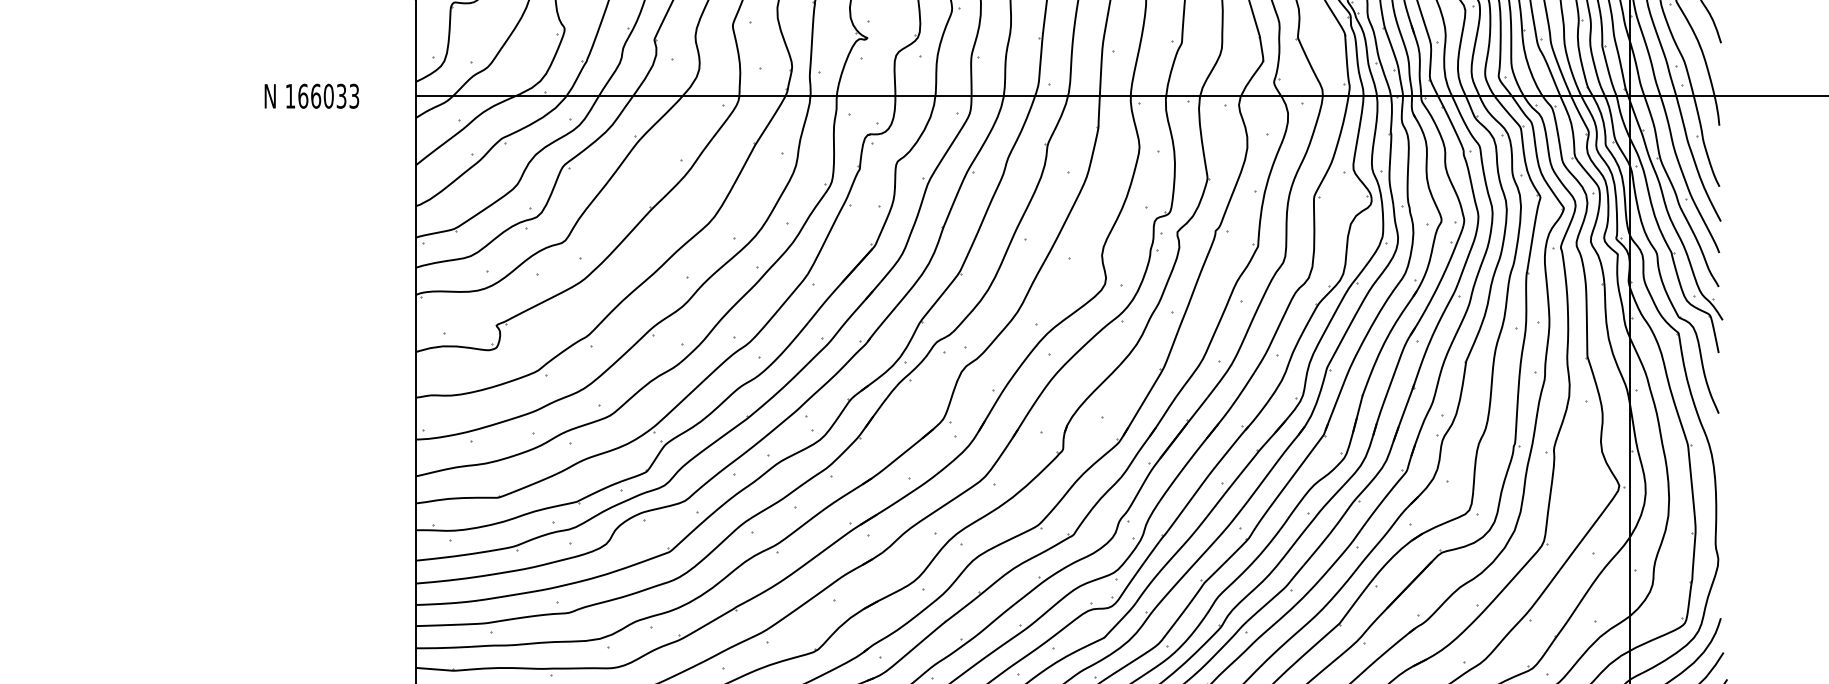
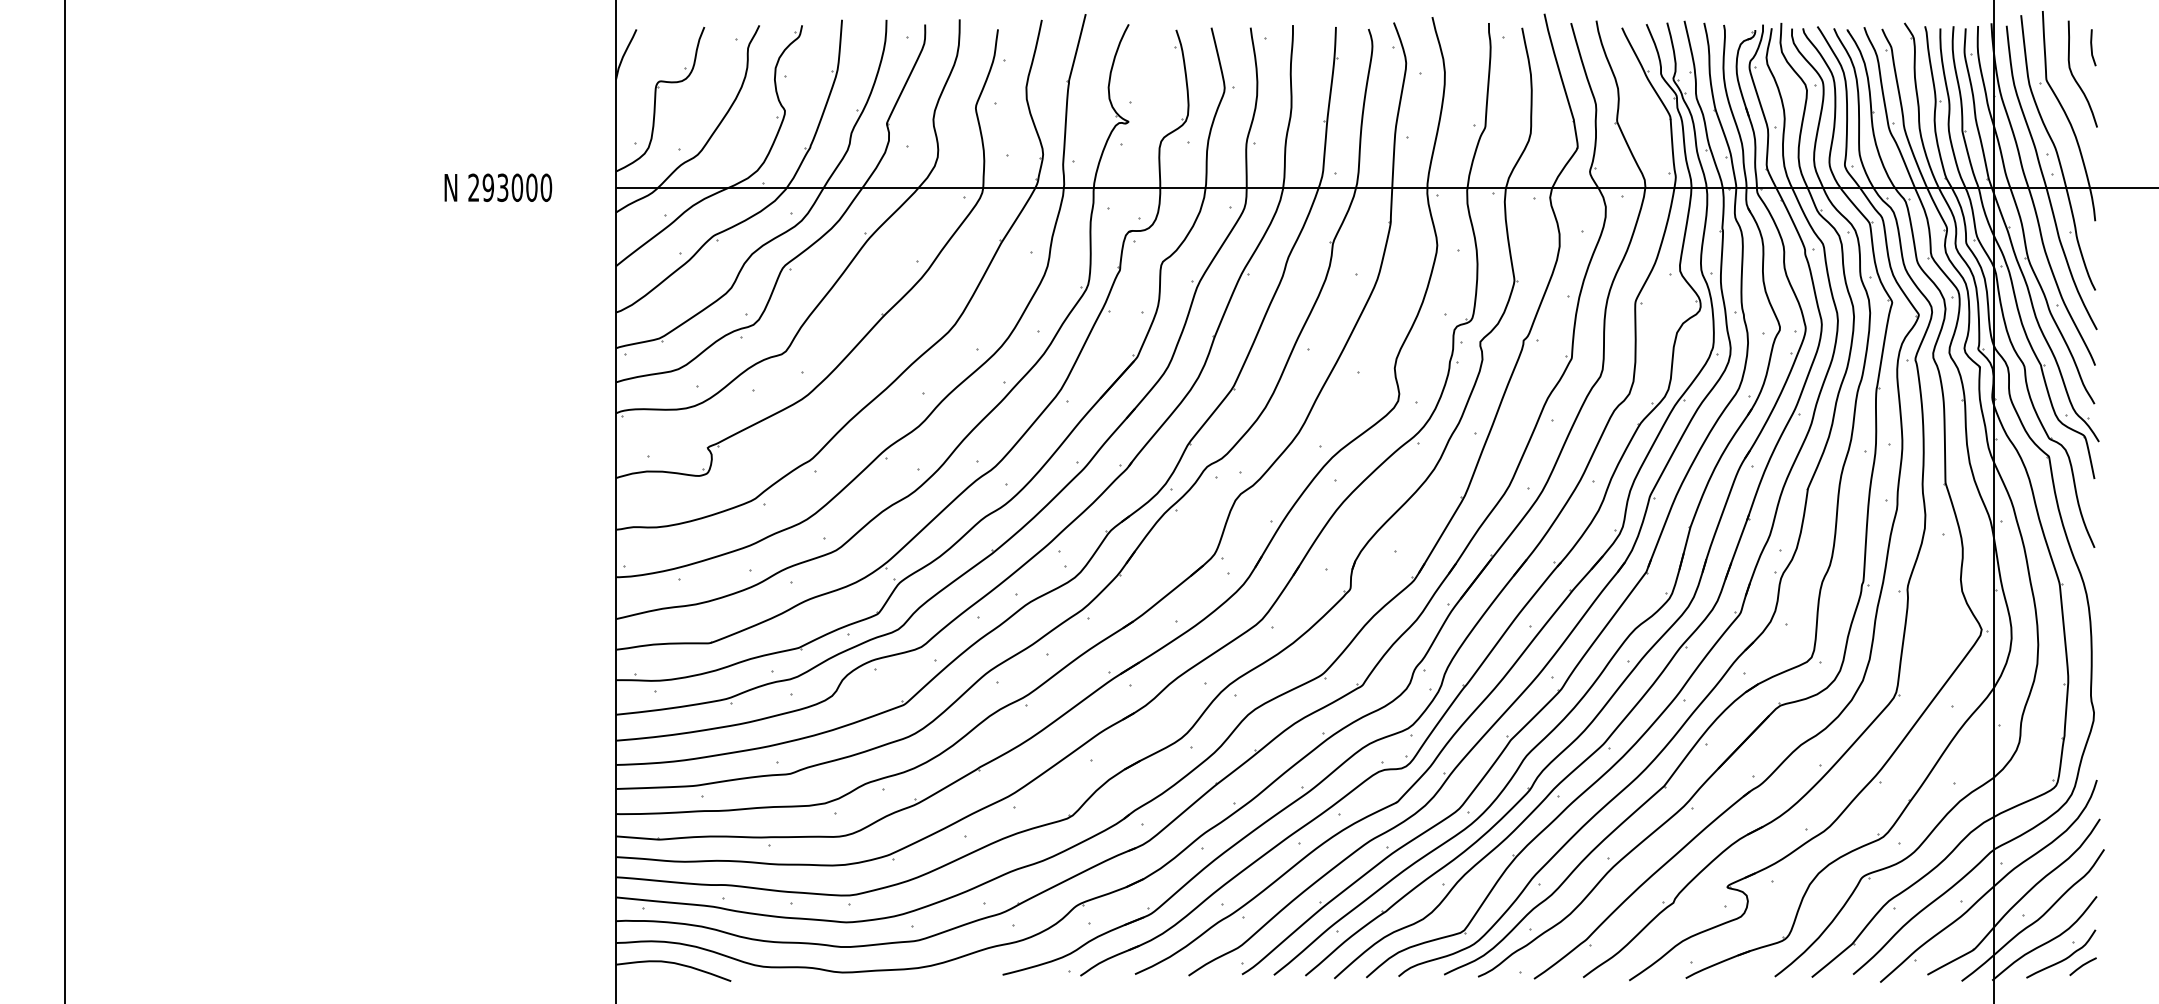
text: (322, 96) -> (510, 187), 166033 -> 293000

